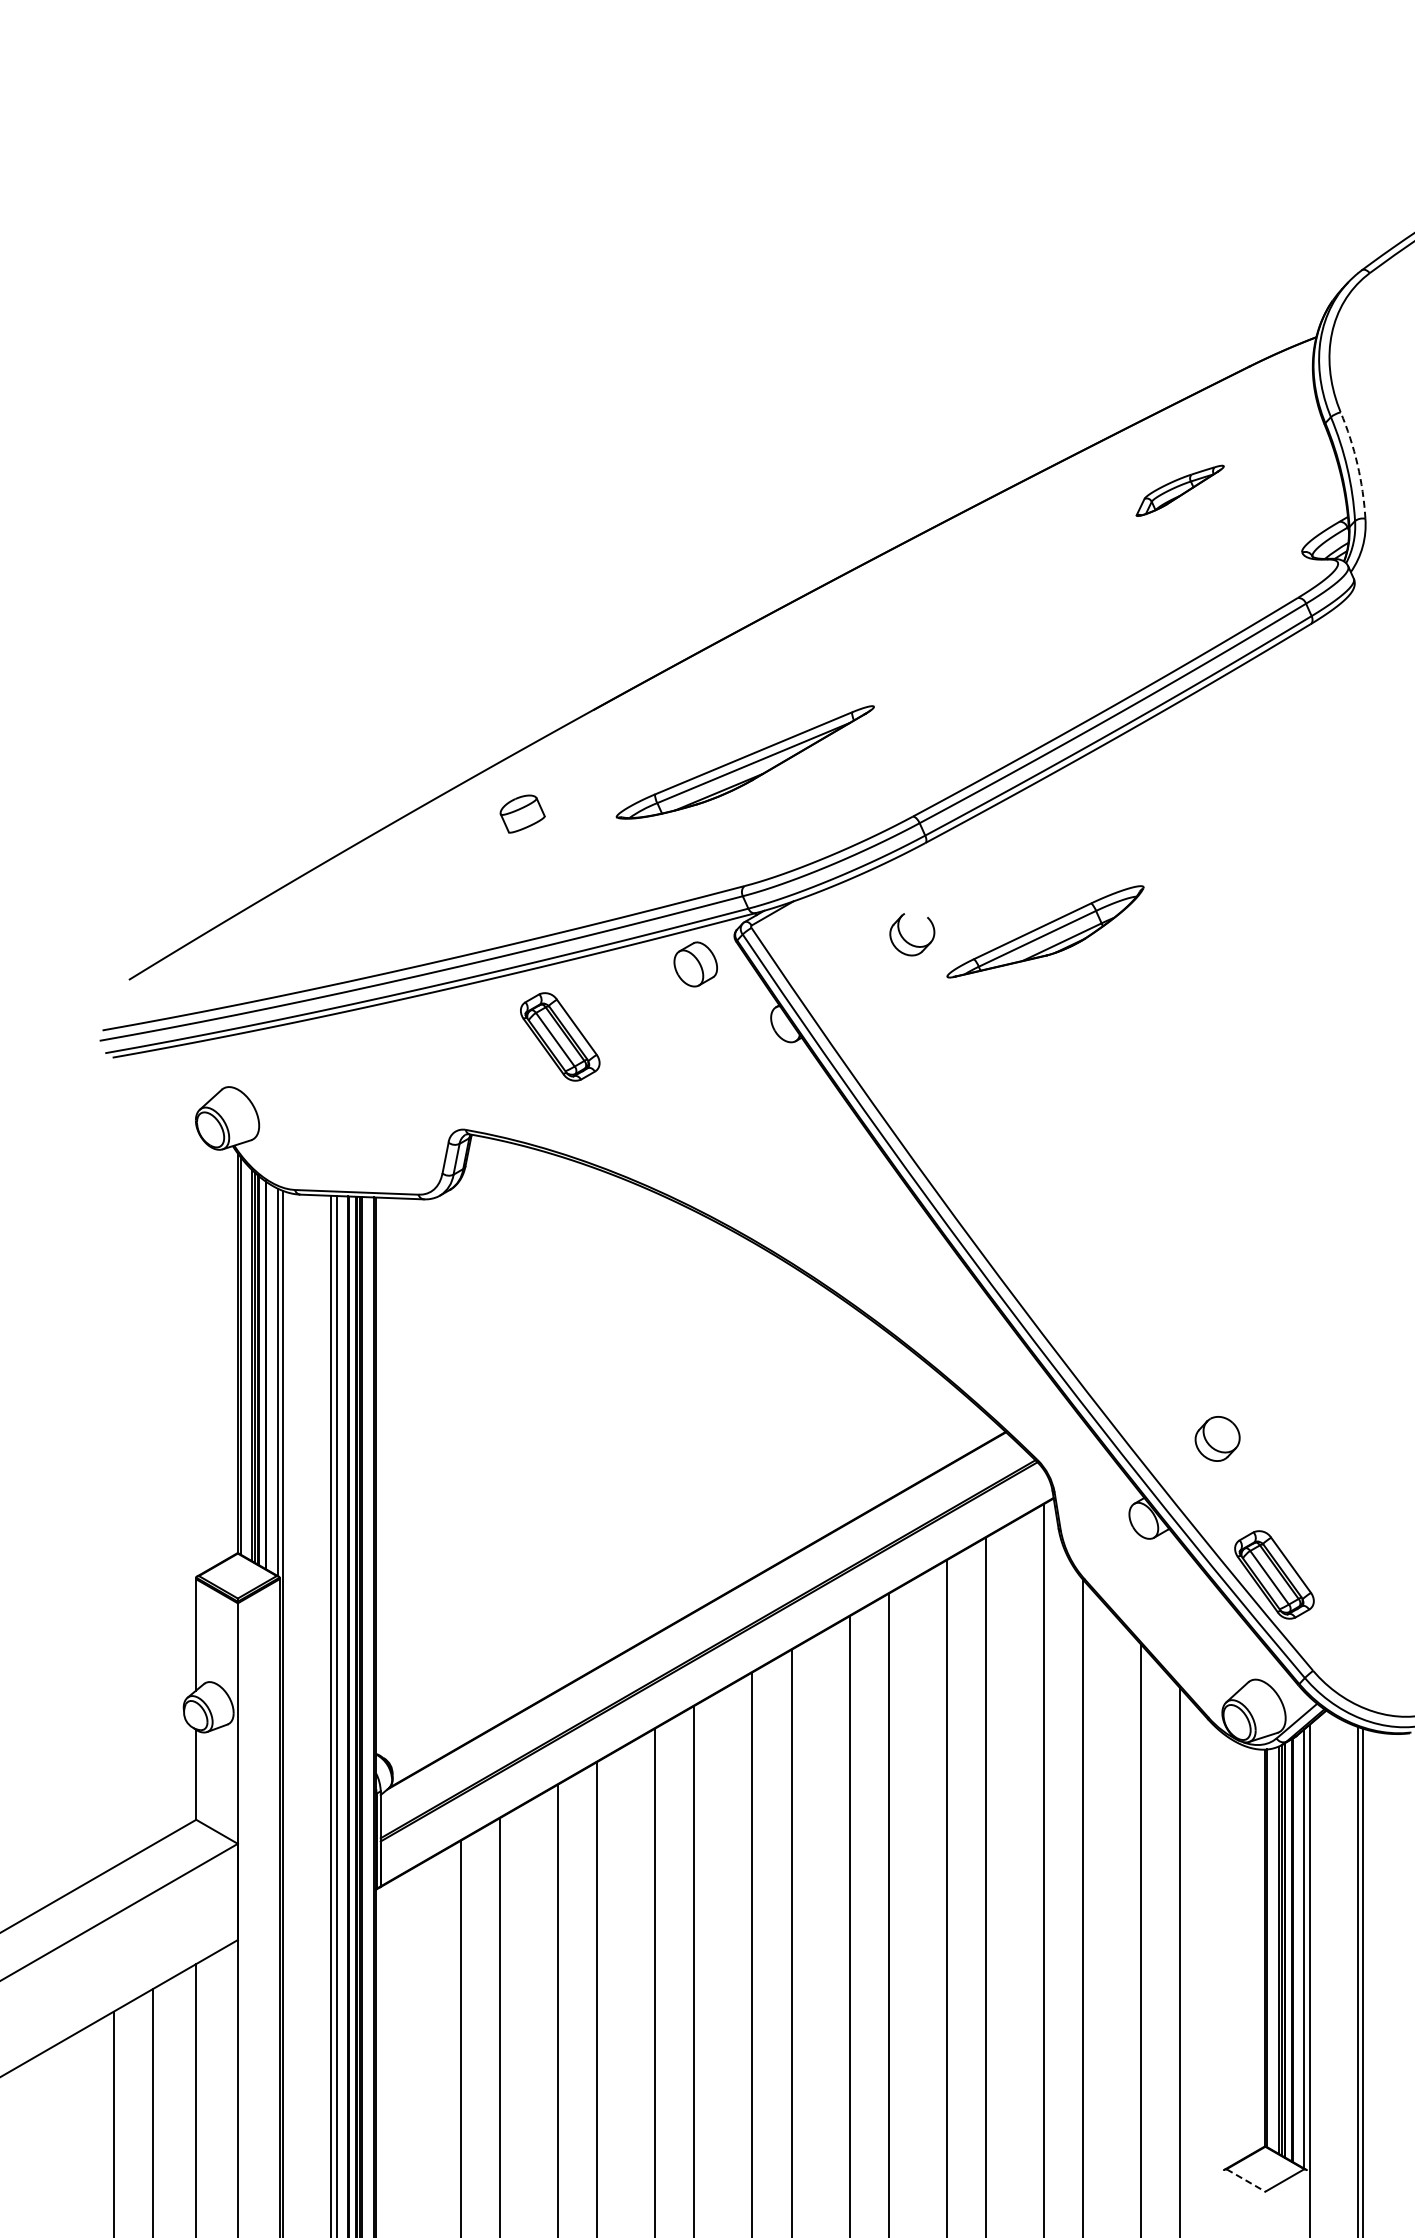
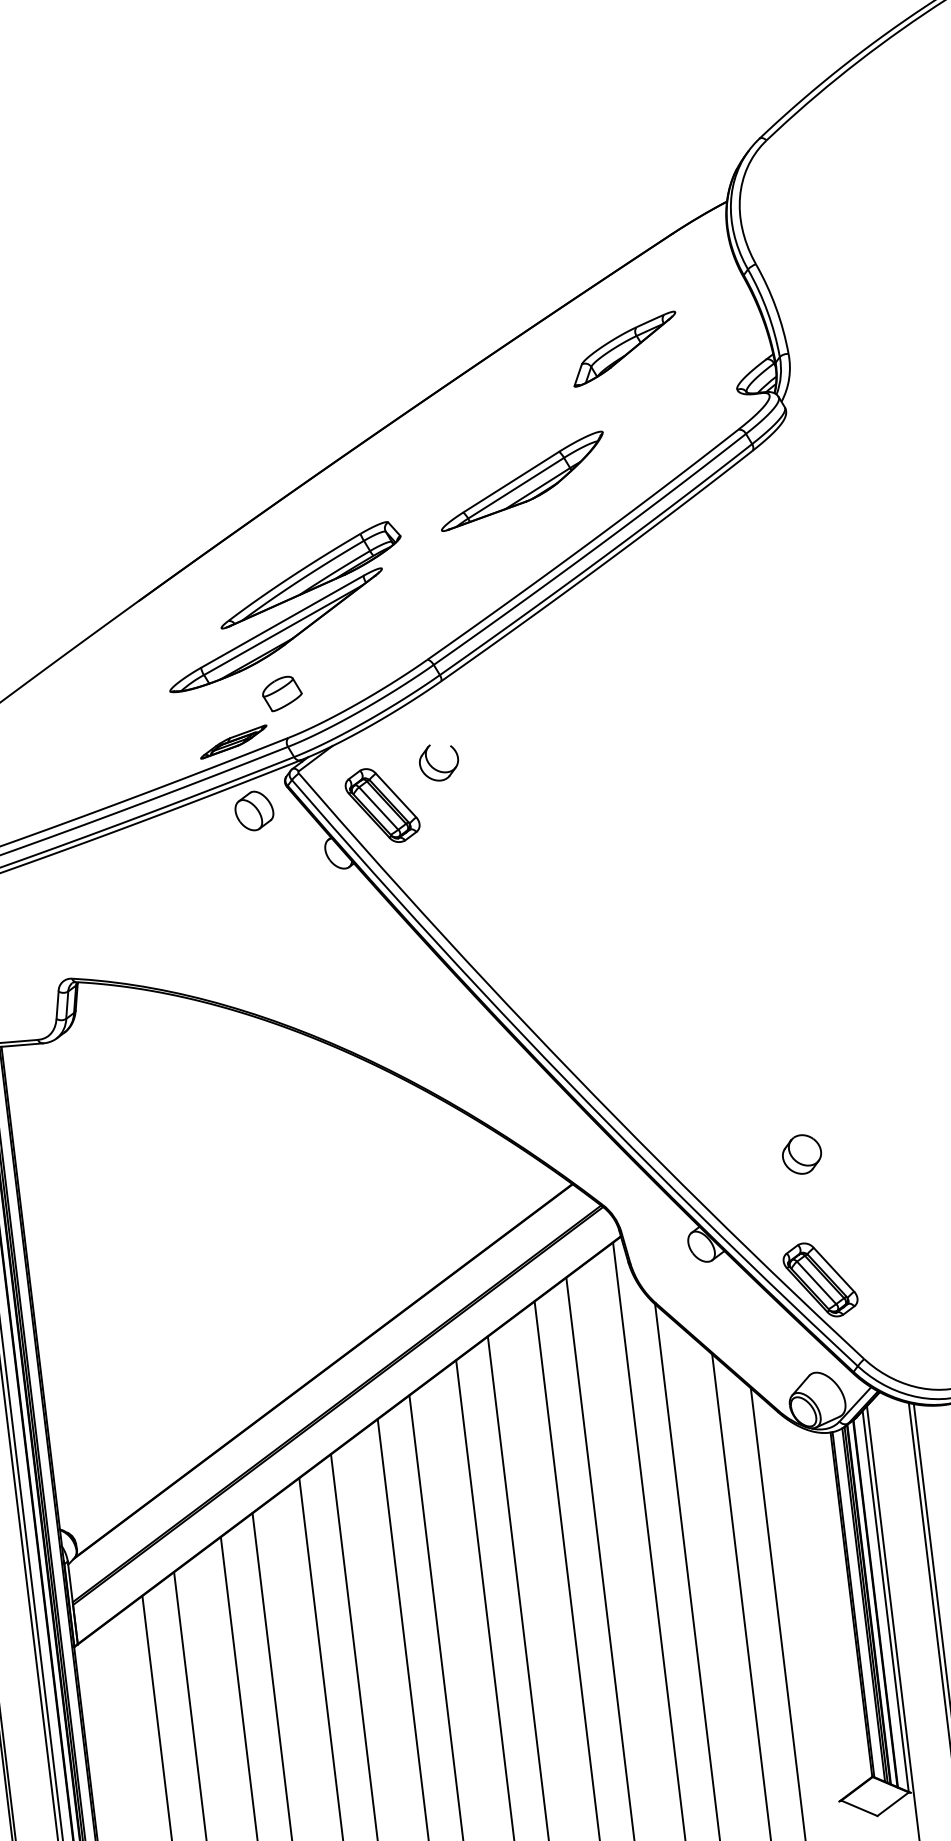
arc: (1357, 464) -> (776, 307), dashed -> solid
part: (1180, 490) -> (625, 348), size x1.43
part: (791, 703) -> (310, 574), added
part: (522, 813) -> (282, 693), moved
part: (681, 883) -> (233, 742), added
part: (1045, 931) -> (522, 481), moved
part: (560, 1036) -> (382, 805), moved
part: (1217, 1438) -> (801, 1154), moved
line: (1246, 2180) -> (859, 1808), dashed -> solid

